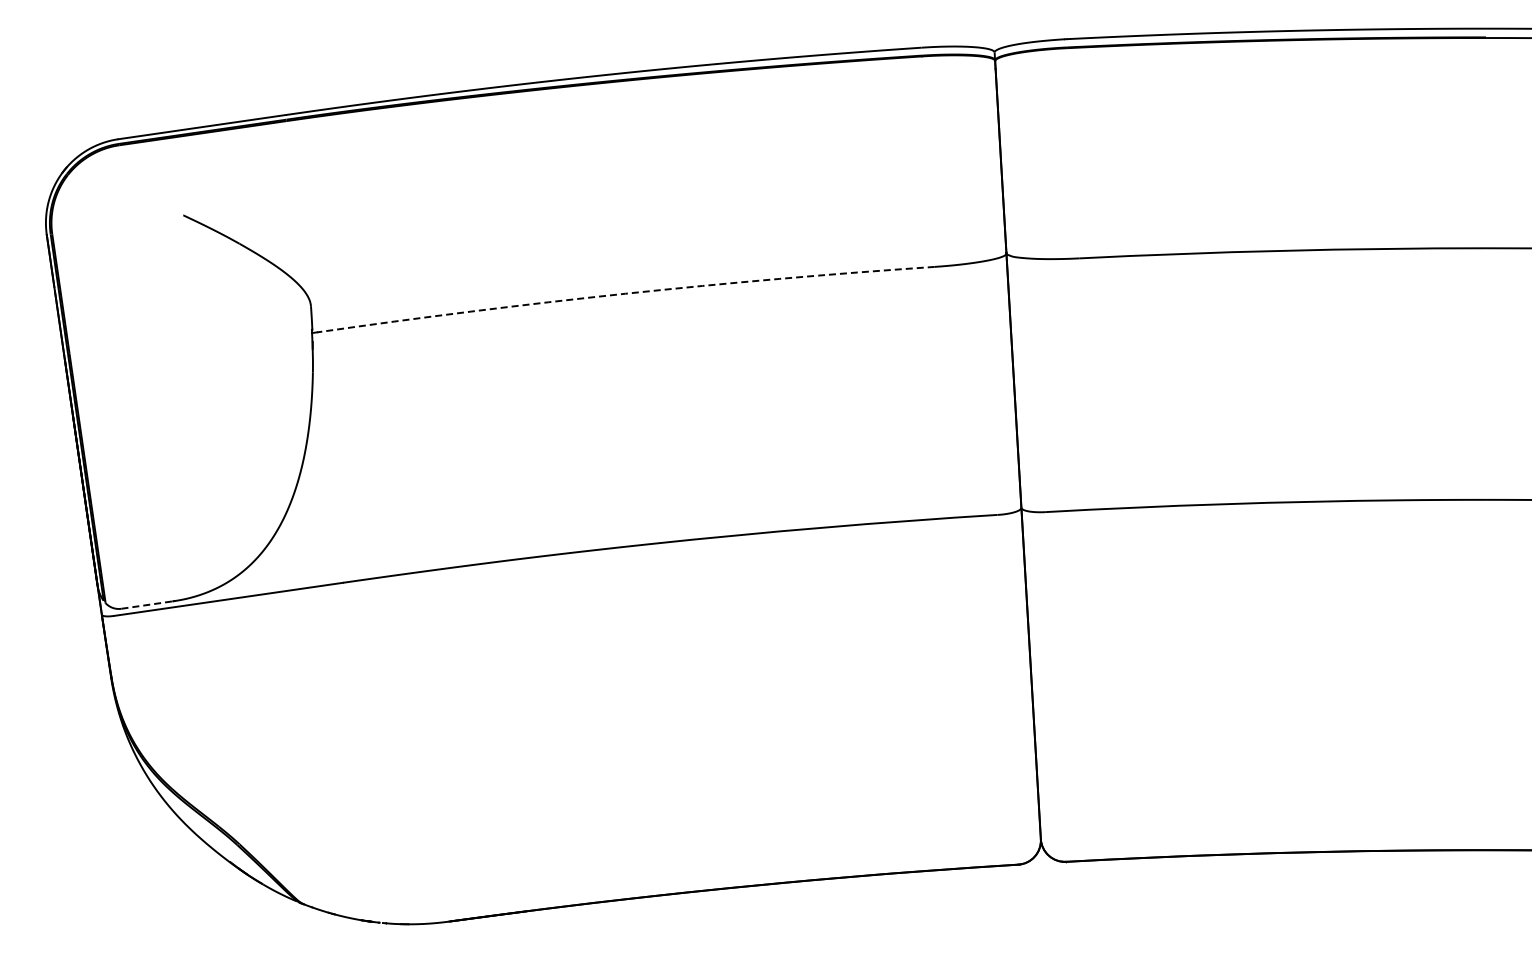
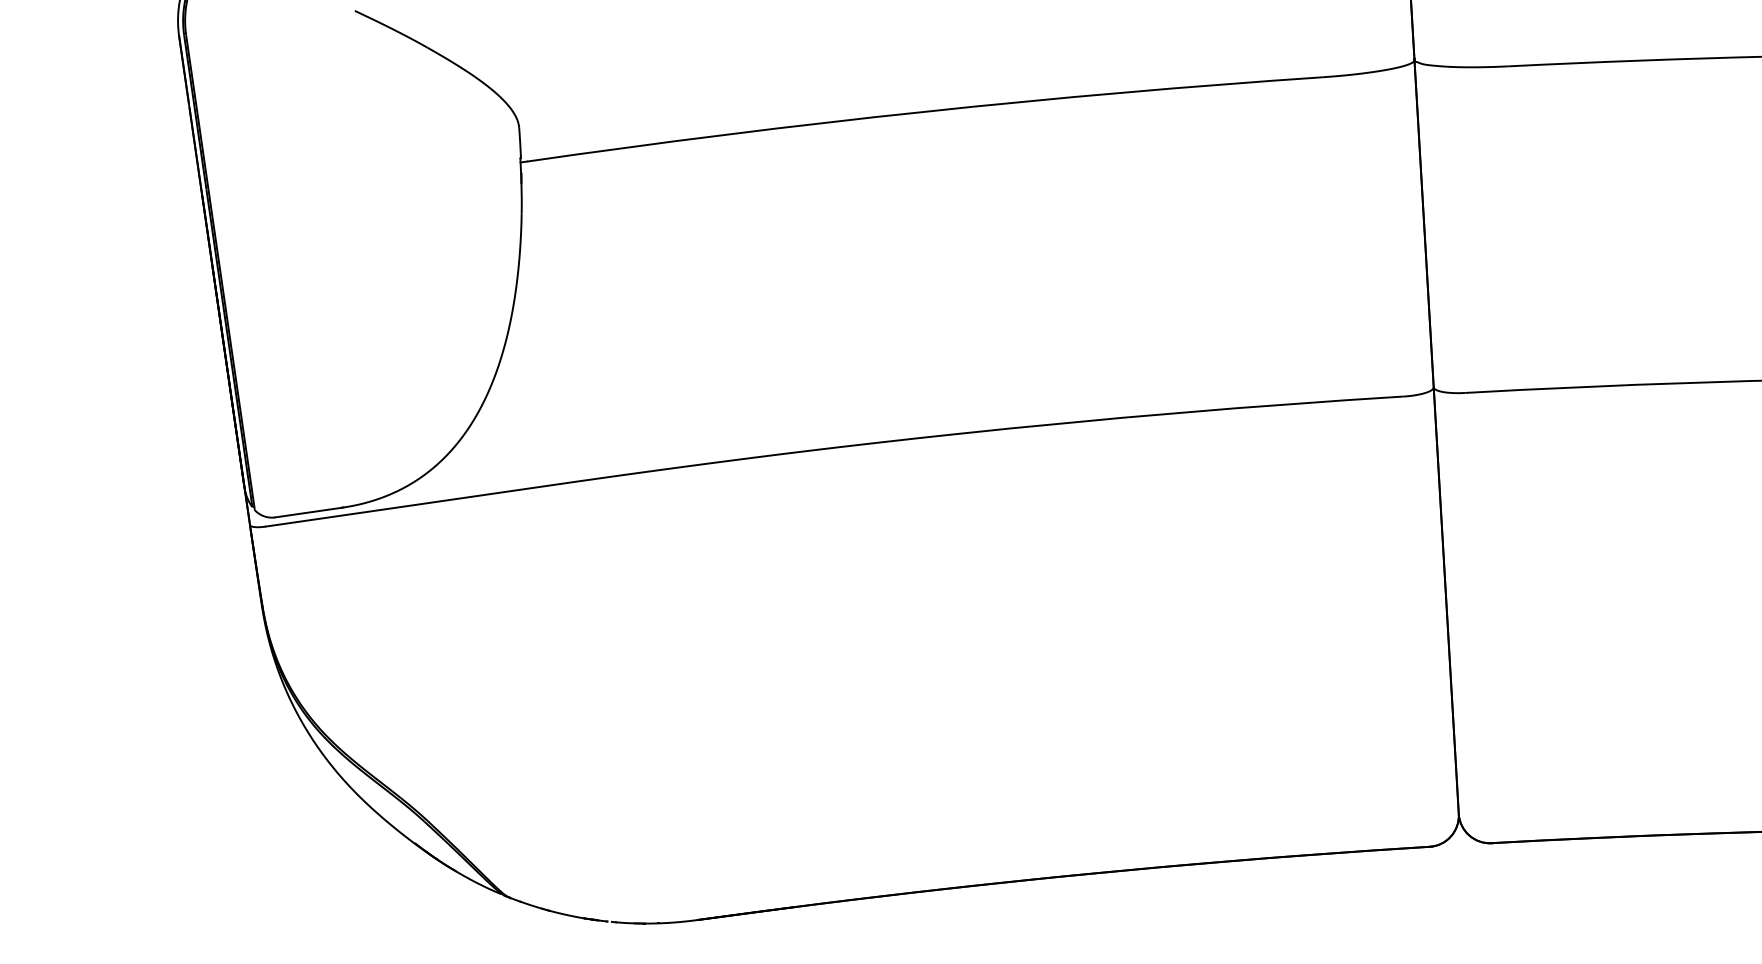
arc: (625, 293) -> (924, 111), dashed -> solid
line: (147, 604) -> (308, 511), dashed -> solid

